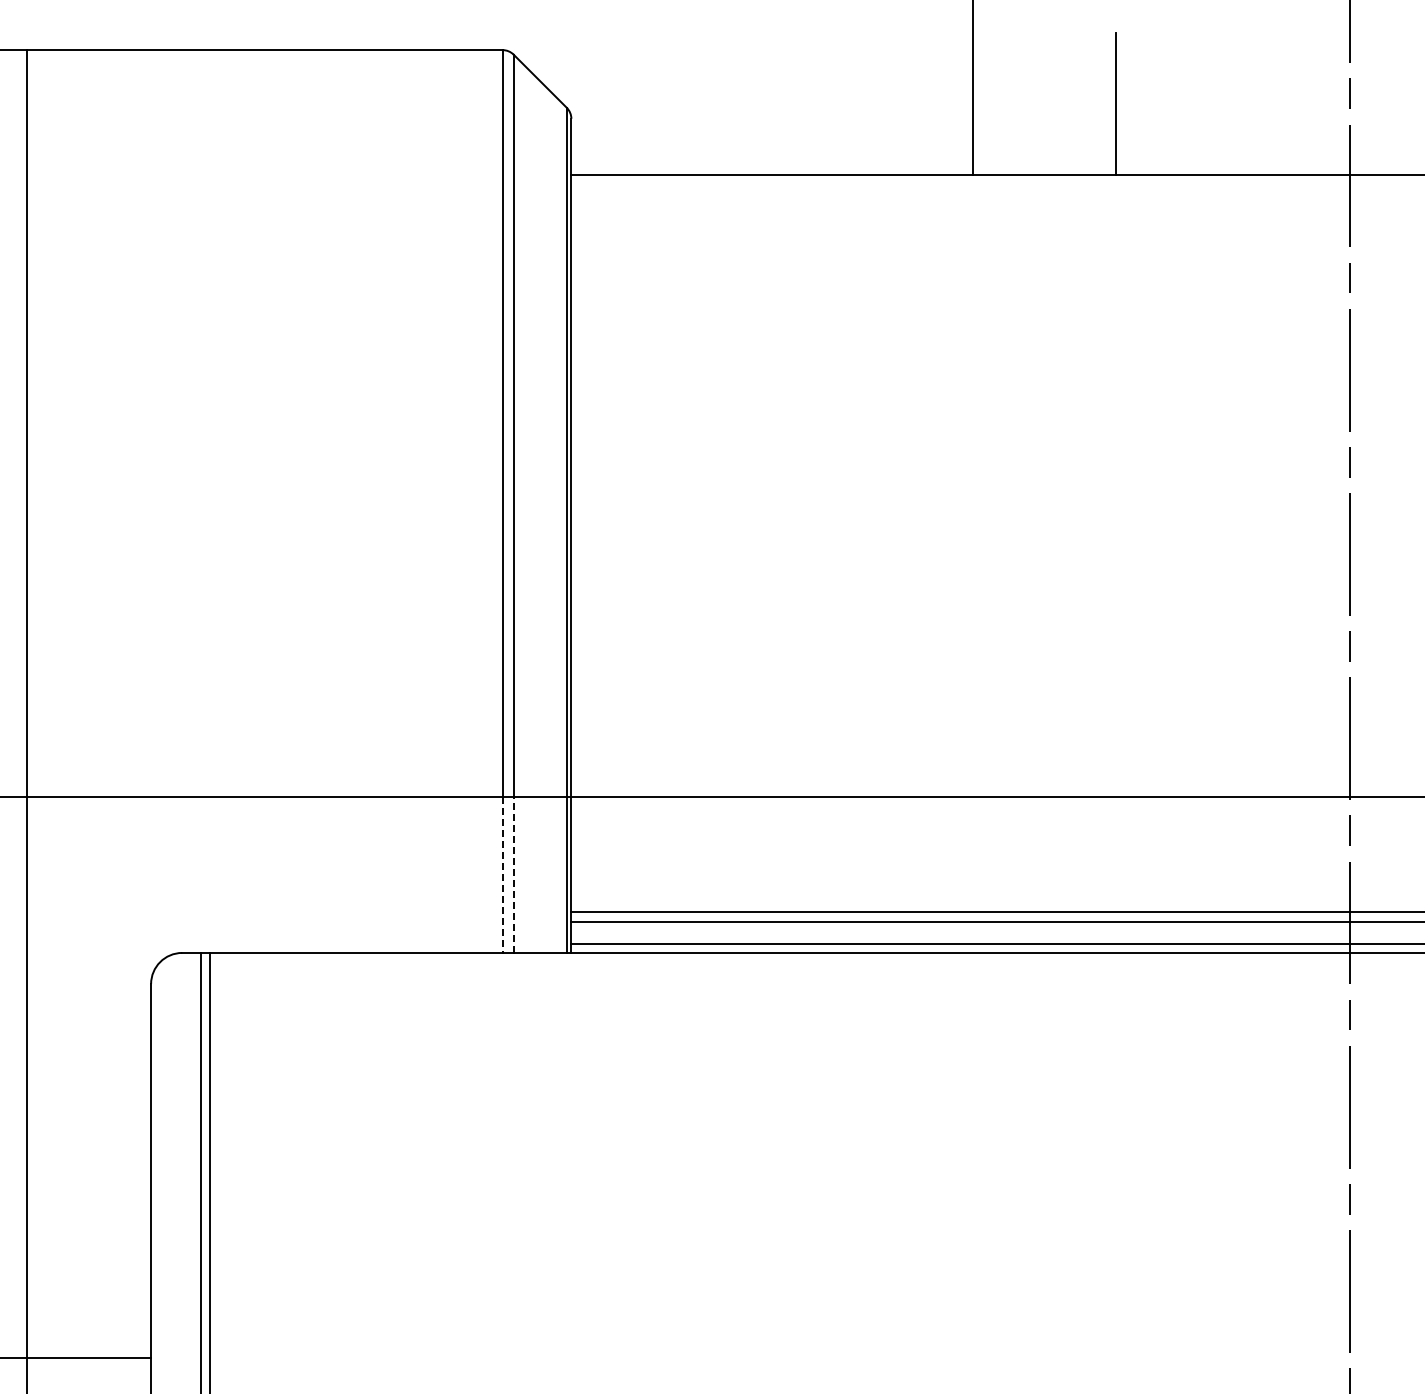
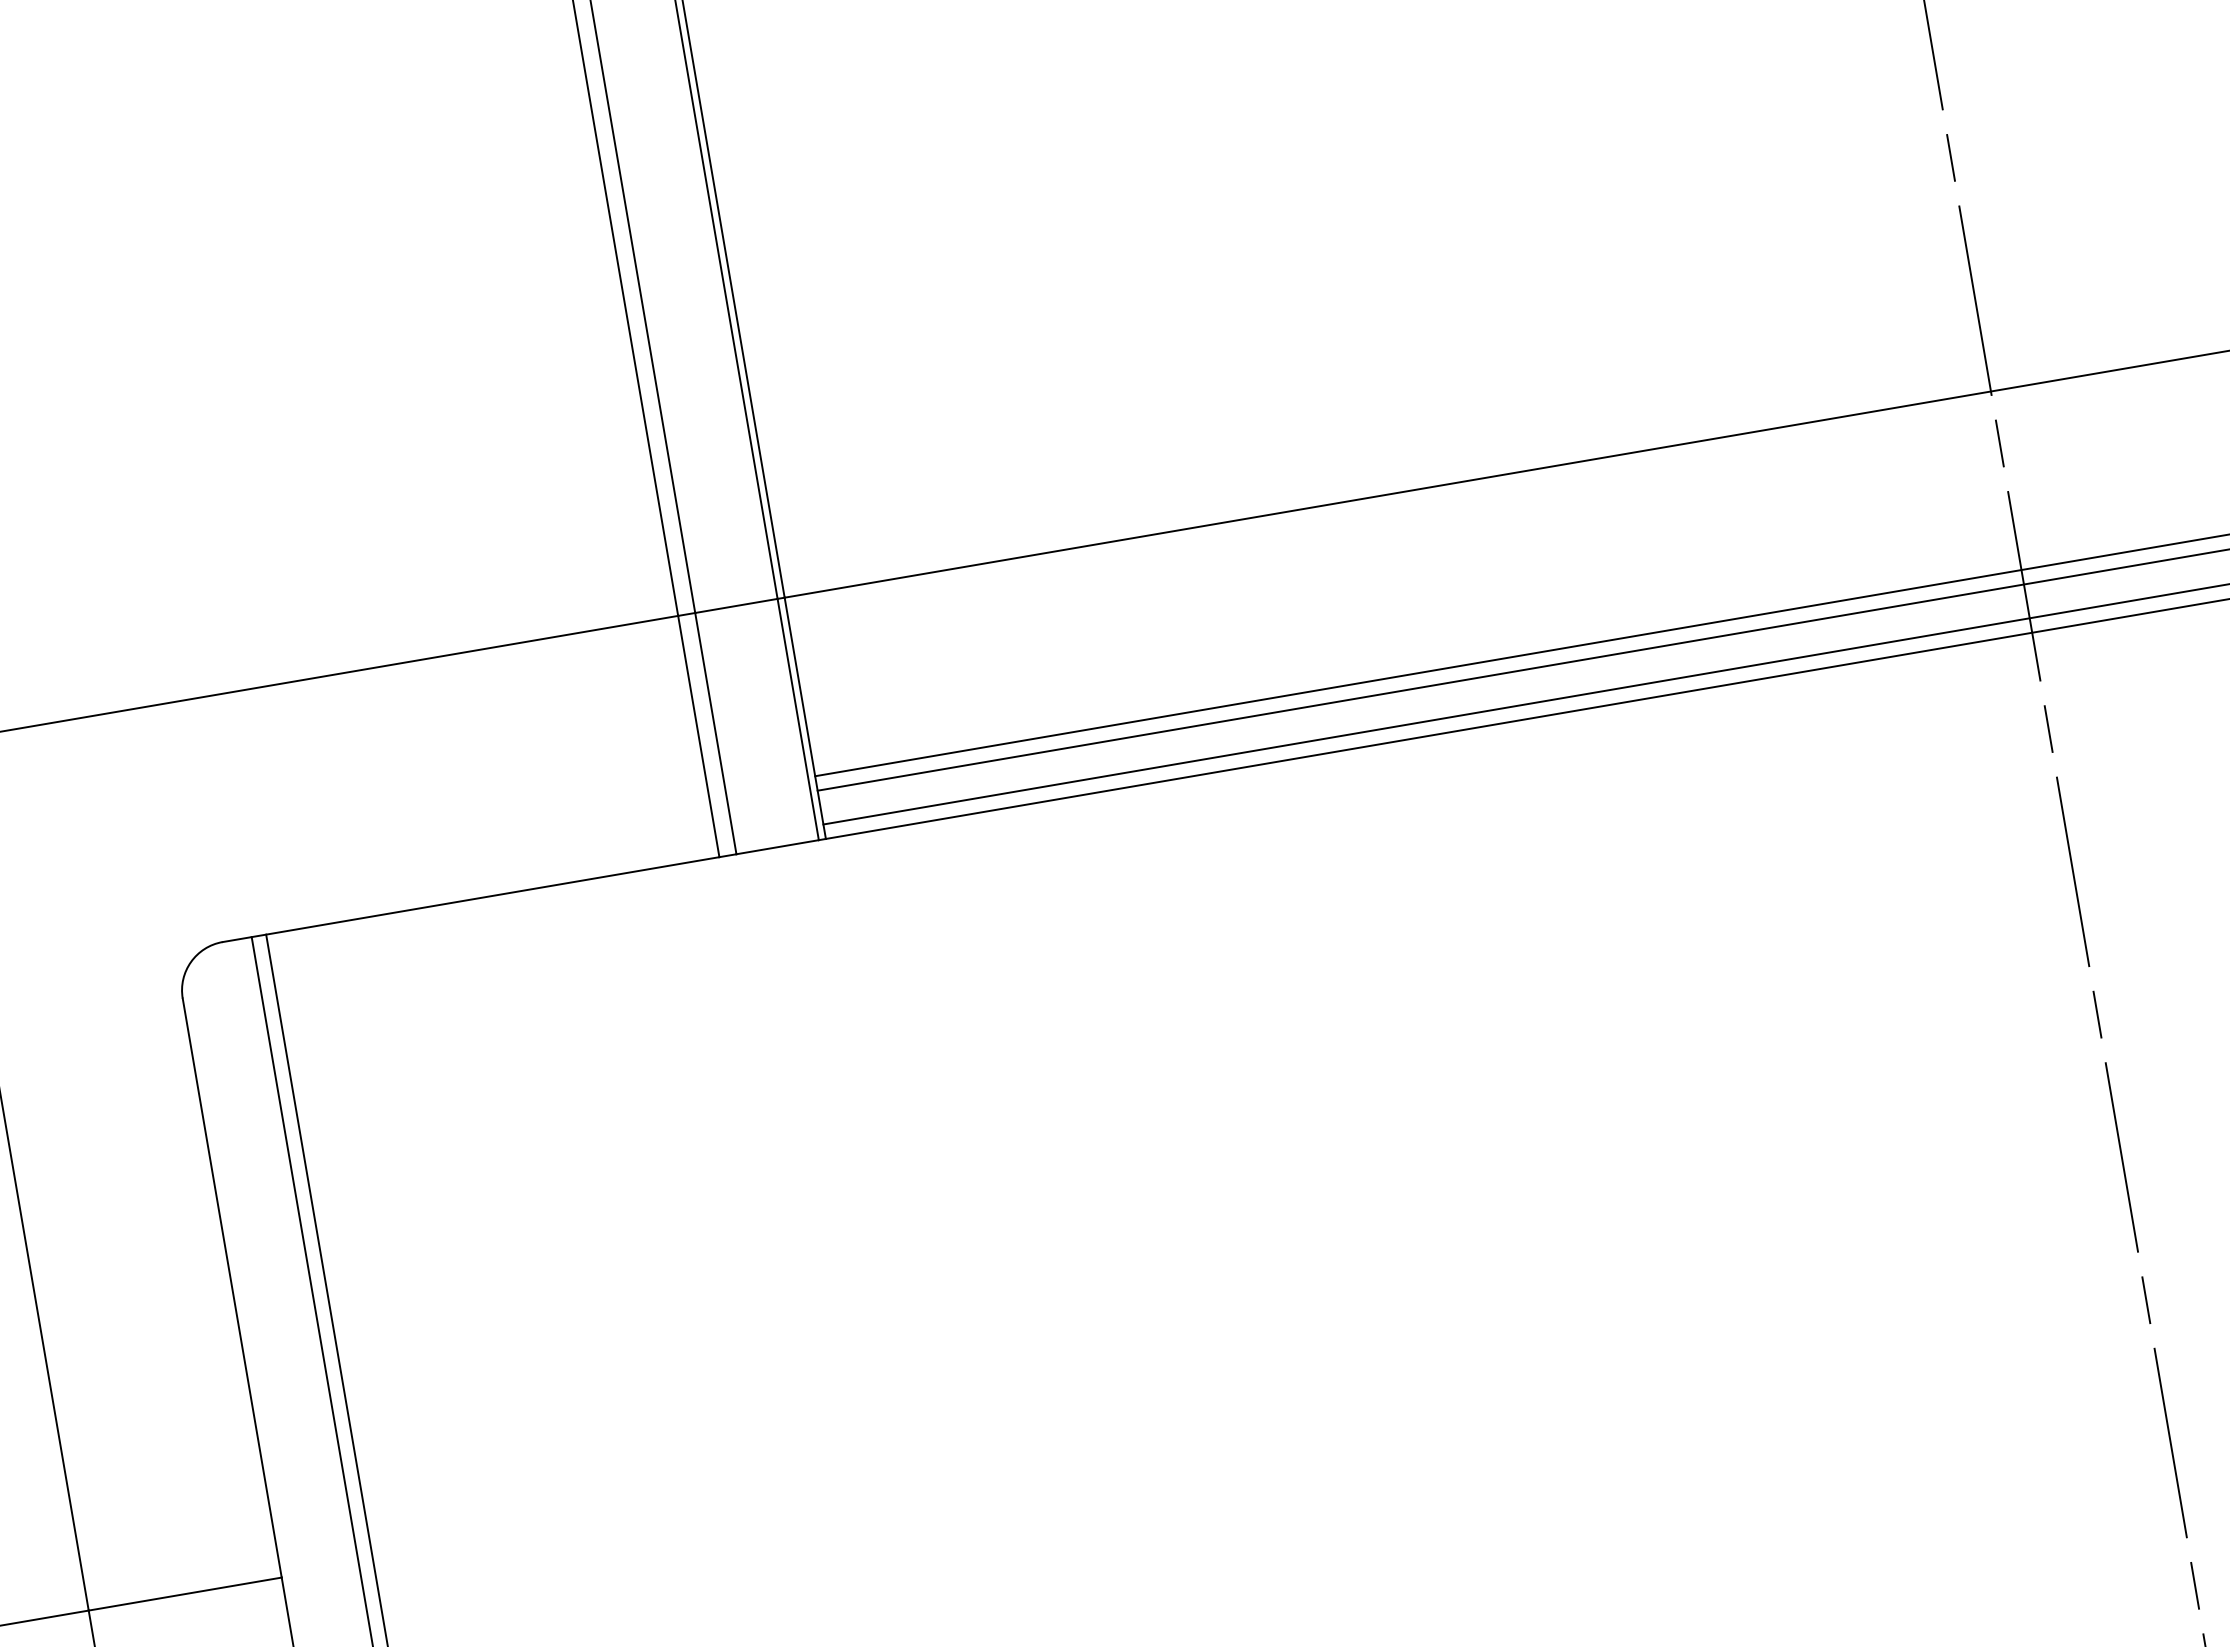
line: (502, 875) -> (698, 737), dashed -> solid
line: (513, 875) -> (715, 734), dashed -> solid

